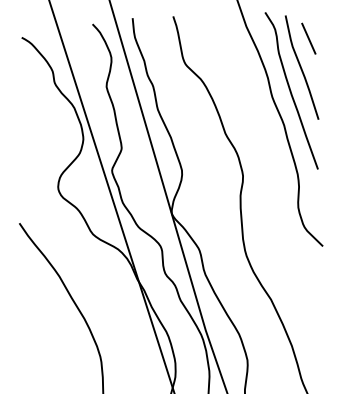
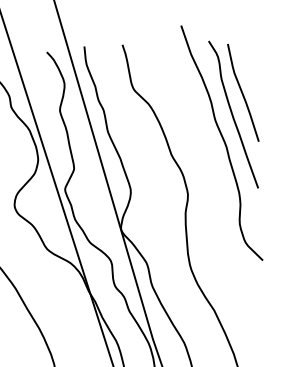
line: (308, 38) -> (249, 65), removed

